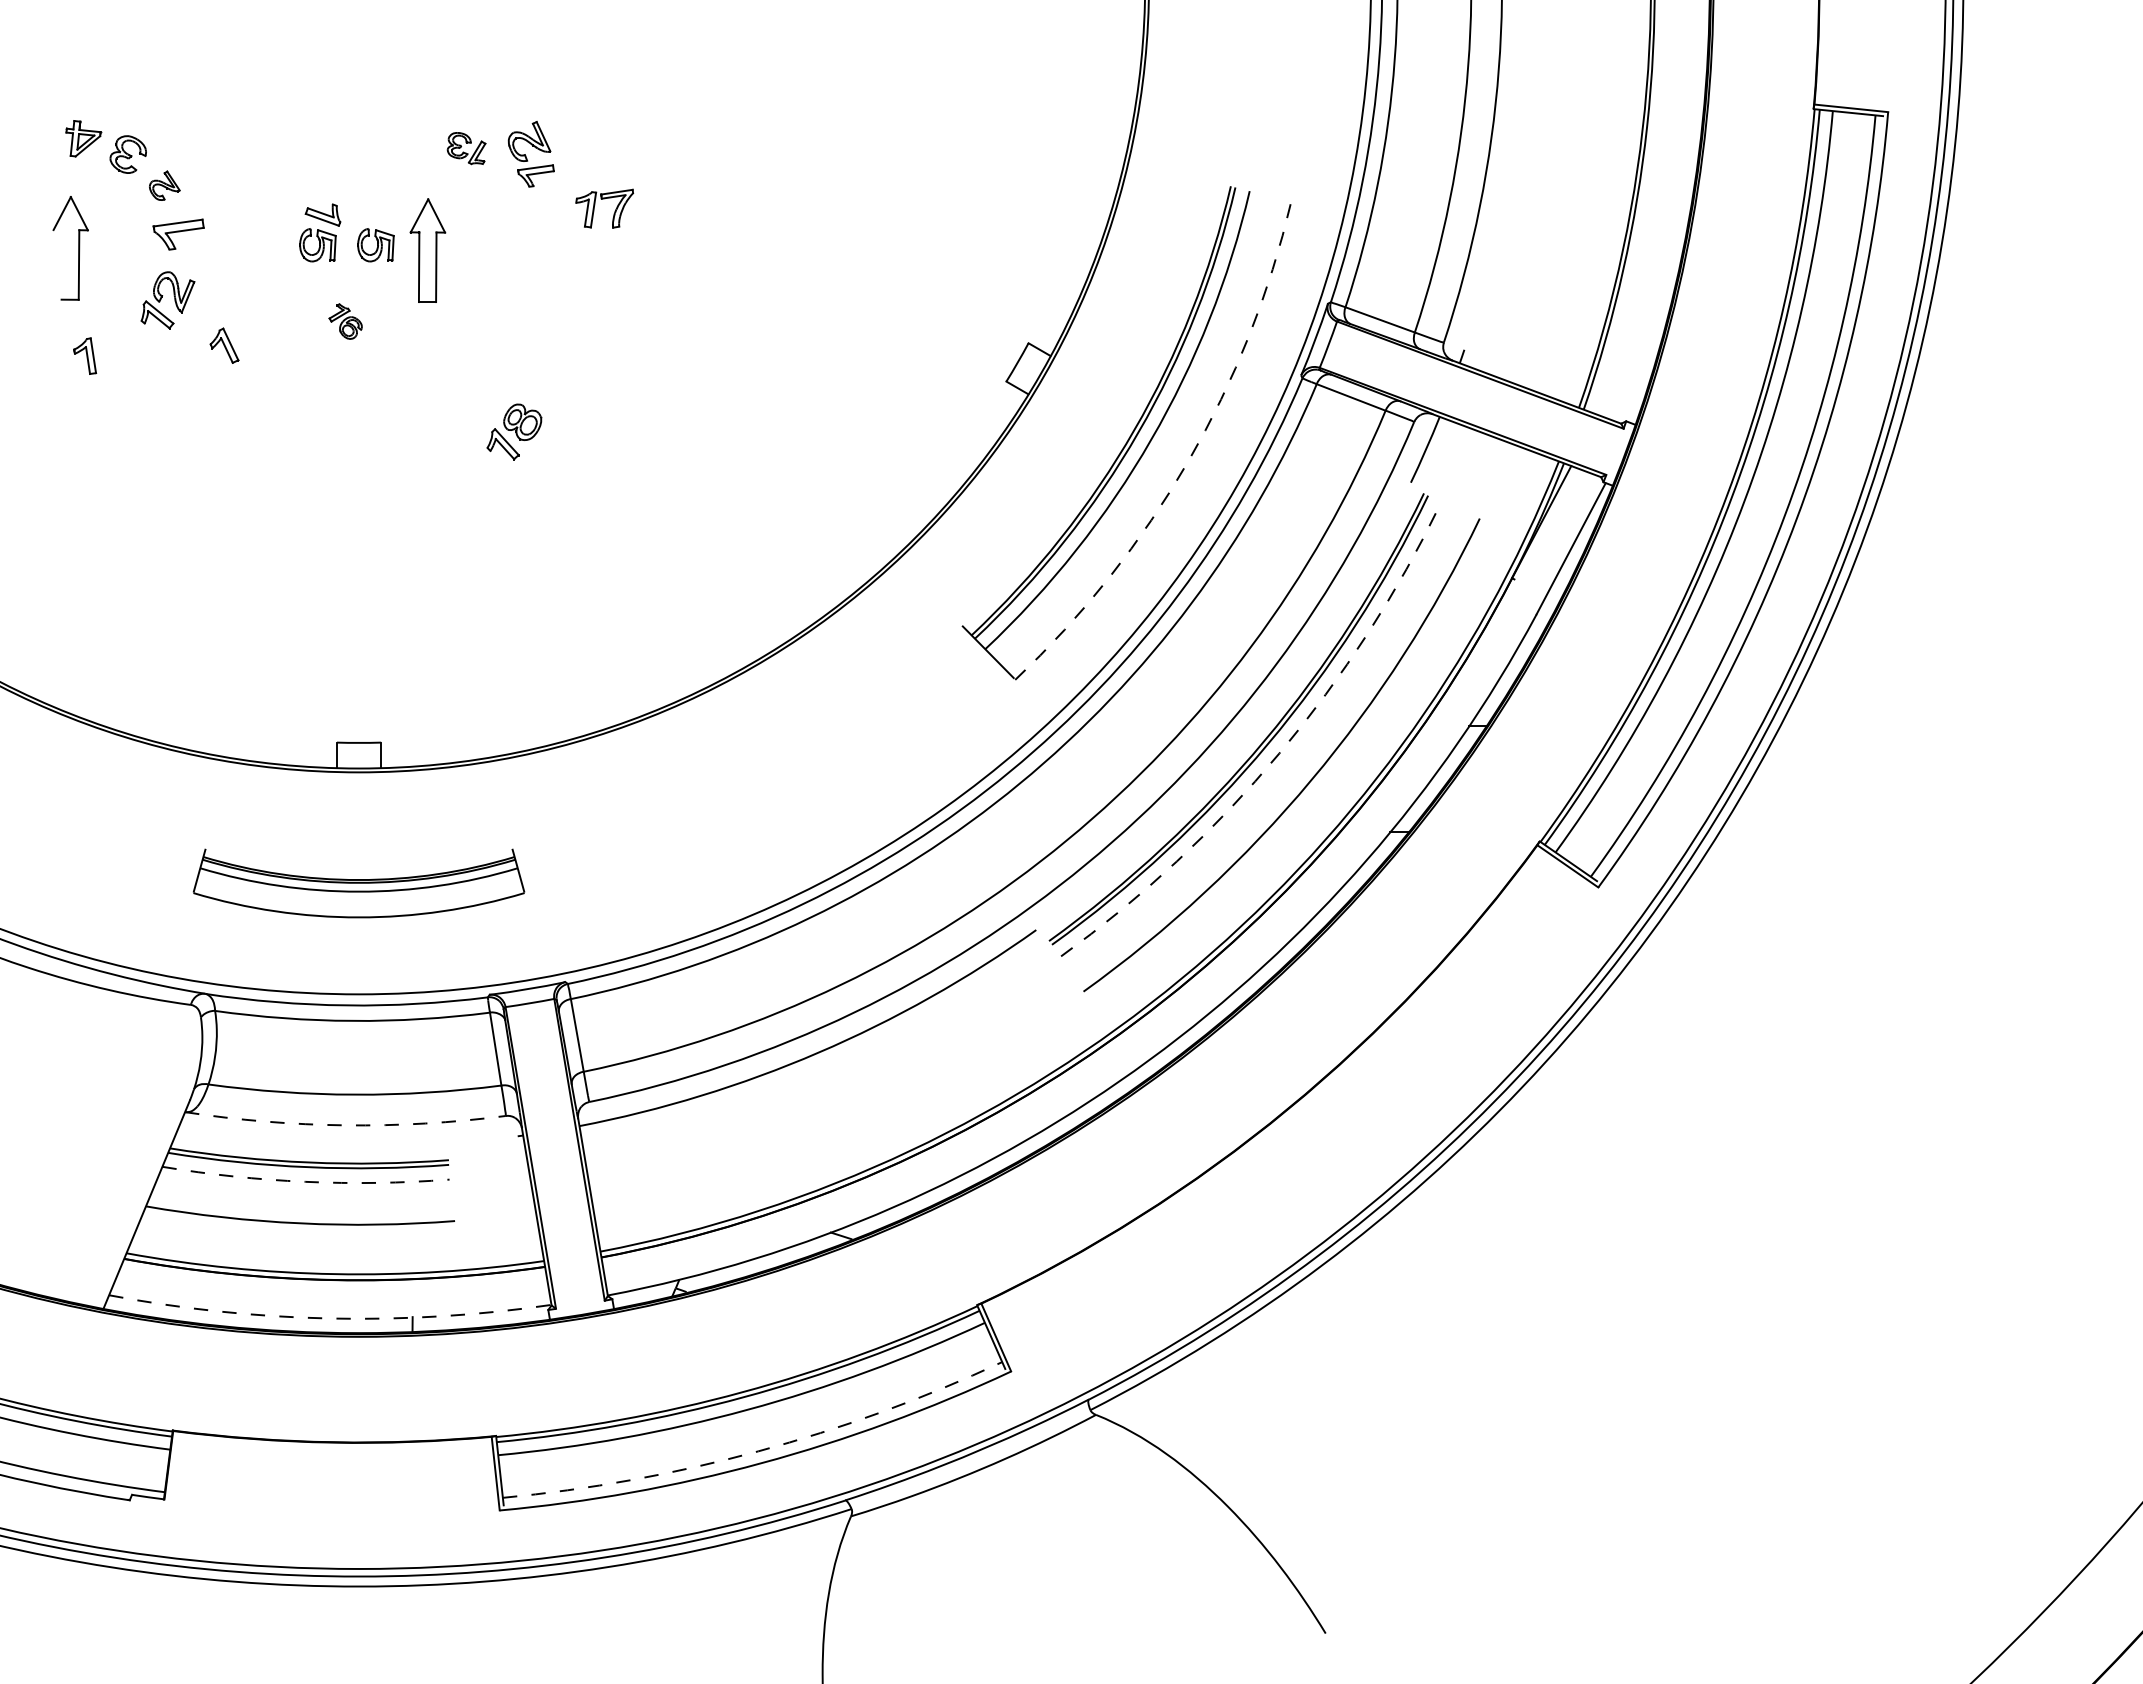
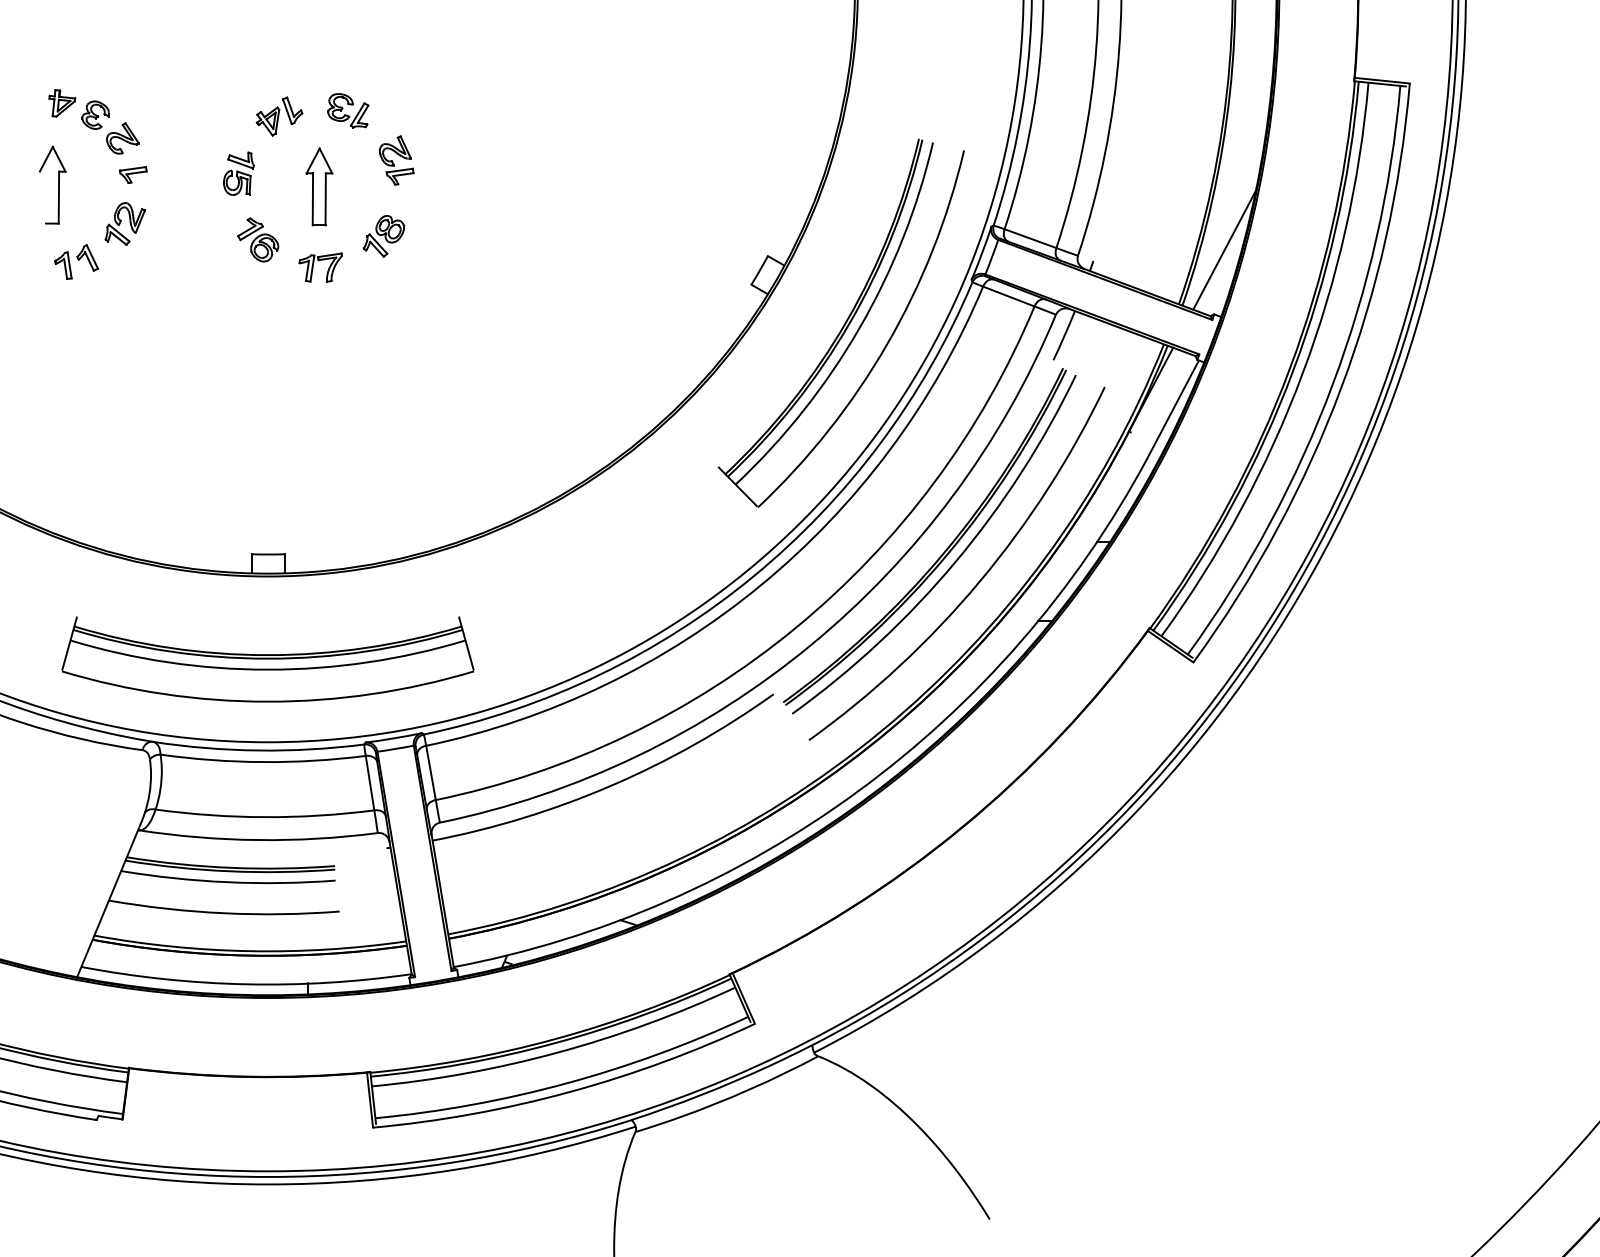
part: (466, 148) -> (348, 110), size x1.43
part: (530, 154) -> (396, 160), moved
part: (374, 156) -> (279, 116), added
part: (164, 185) -> (122, 138), size x1.43
part: (604, 199) -> (320, 260), moved
part: (178, 234) -> (133, 174), size x0.71
part: (375, 245) -> (280, 183), removed
part: (345, 321) -> (257, 239), size x1.67
line: (1639, 336) -> (1224, 251), added
part: (224, 345) -> (87, 257), moved
part: (514, 431) -> (384, 236), moved
arc: (1188, 461) -> (887, 344), dashed -> solid
arc: (1279, 753) -> (955, 562), dashed -> solid
part: (358, 883) -> (267, 659), size x1.67
arc: (345, 1125) -> (257, 840), dashed -> solid
arc: (305, 1181) -> (228, 882), dashed -> solid
arc: (329, 1318) -> (245, 984), dashed -> solid
arc: (758, 1451) -> (566, 1083), dashed -> solid

